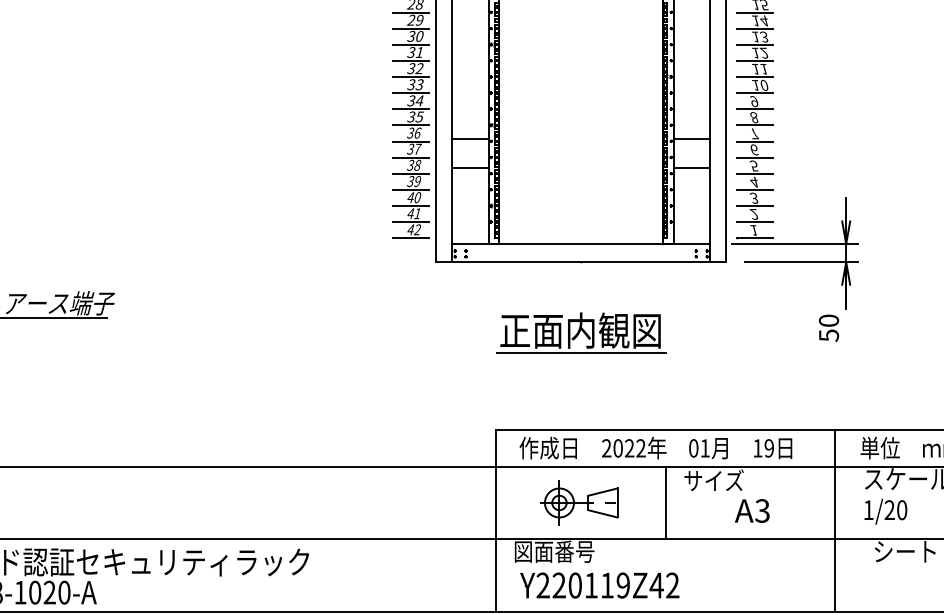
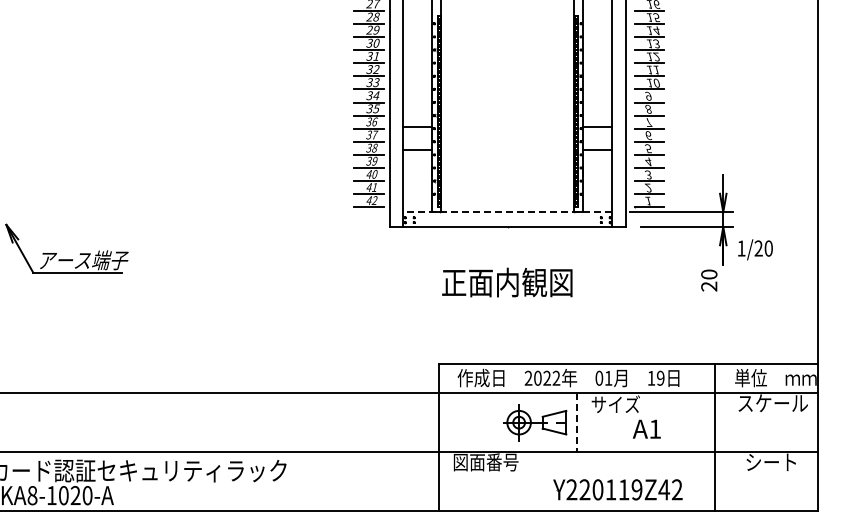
line: (580, 244) -> (507, 212), solid -> dashed
text: (829, 335) -> (709, 286), 50 -> 20
line: (580, 352) -> (507, 300), removed
part: (579, 502) -> (535, 422), moved
line: (665, 503) -> (576, 423), solid -> dashed
text: (761, 510) -> (654, 428), A3 -> A1
text: (885, 511) -> (755, 249), moved
part: (599, 585) -> (617, 489), moved

